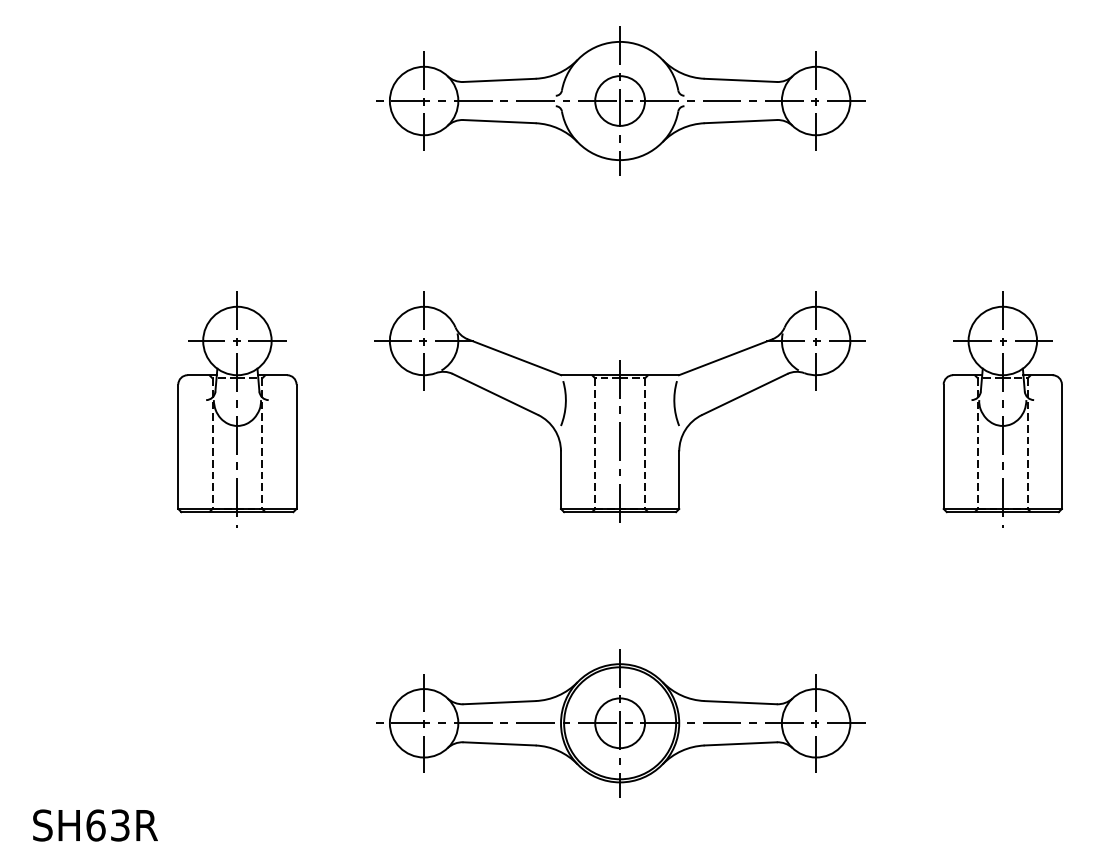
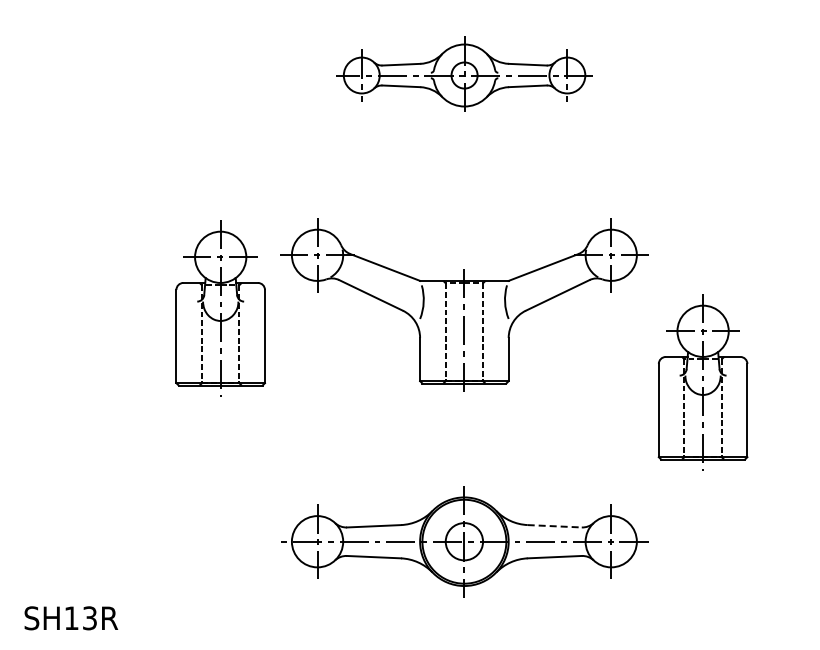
part: (620, 100) -> (464, 75), size x0.7
part: (237, 409) -> (220, 308), moved
part: (1001, 409) -> (702, 382), moved
line: (741, 702) -> (555, 526), solid -> dashed
text: (95, 825) -> (71, 618), SH63R -> SH13R

